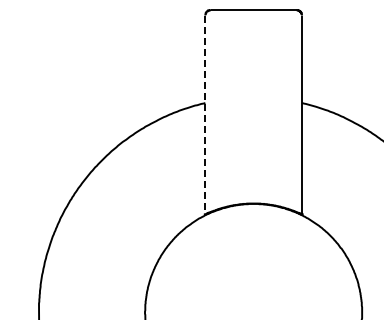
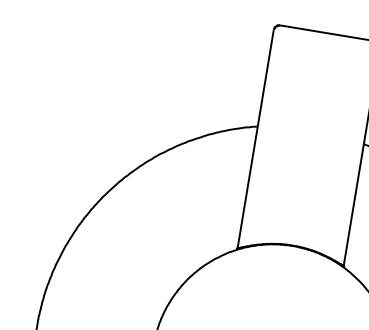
line: (205, 115) -> (255, 140), dashed -> solid

